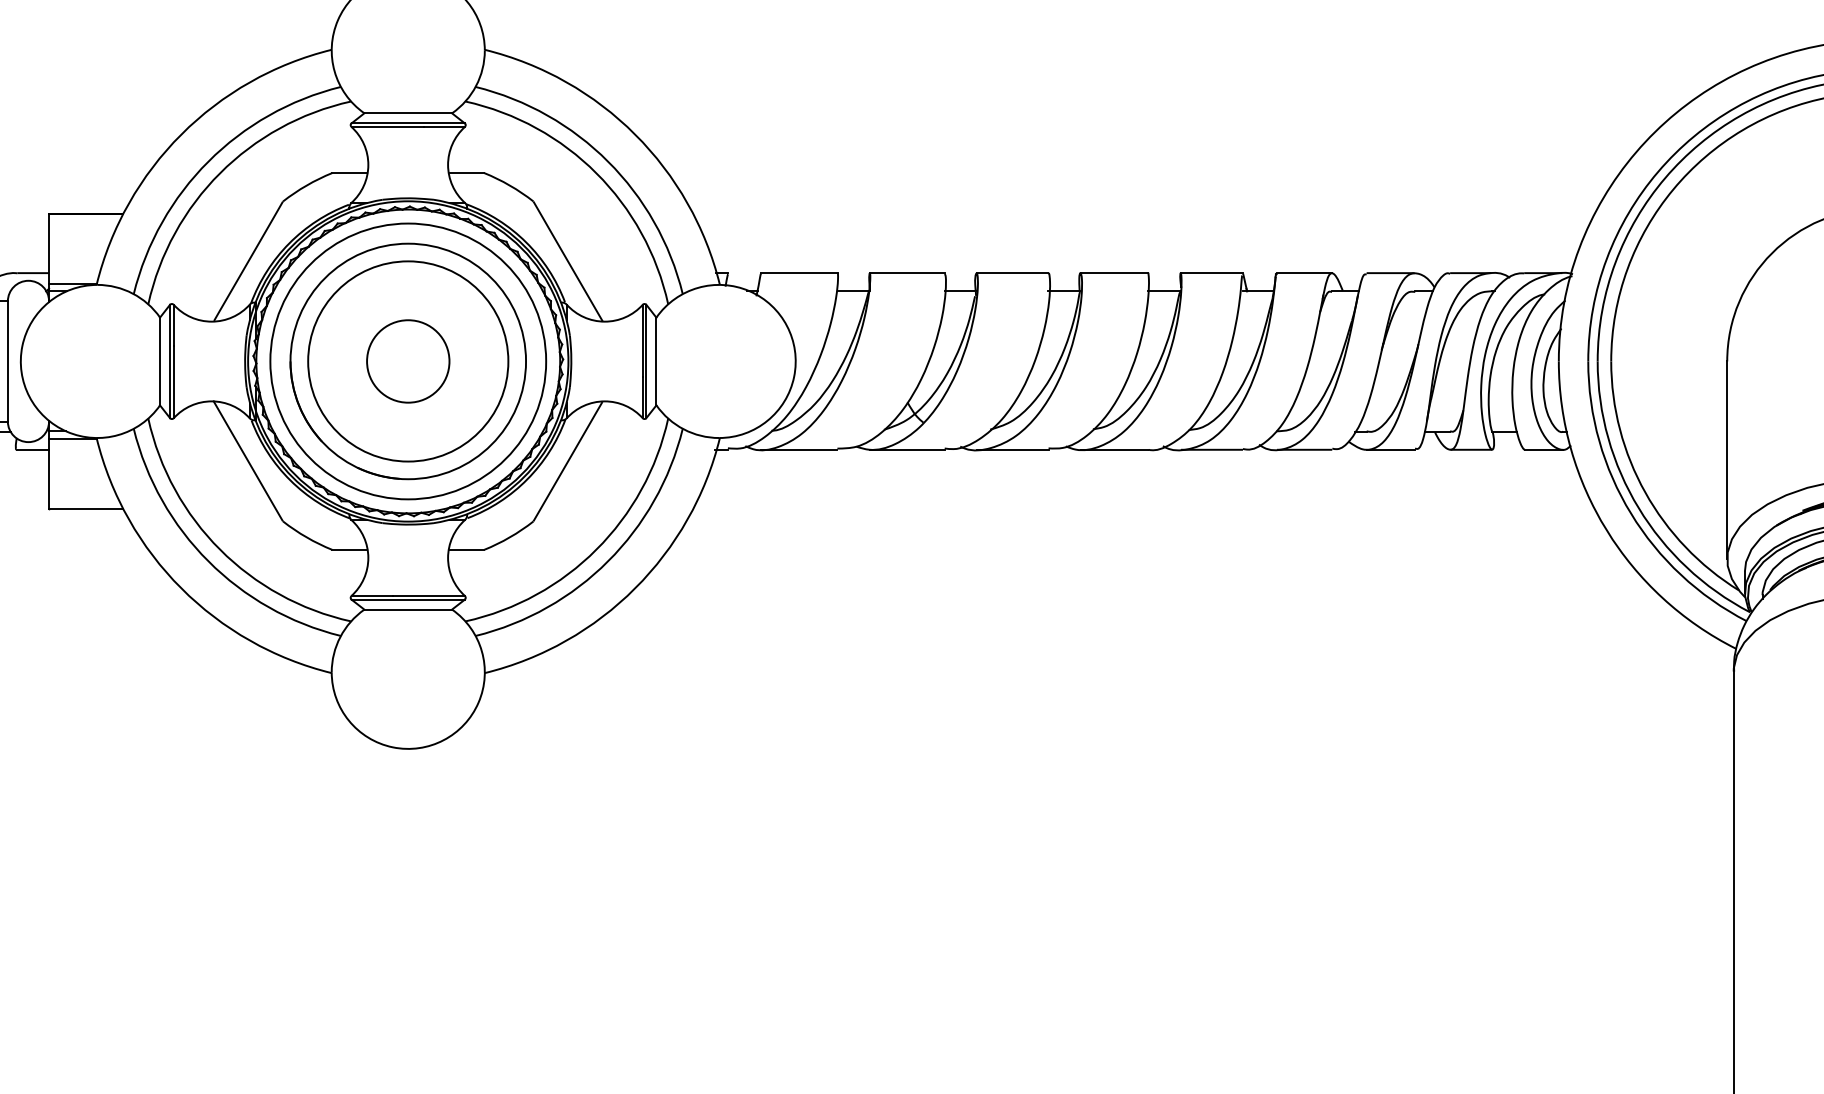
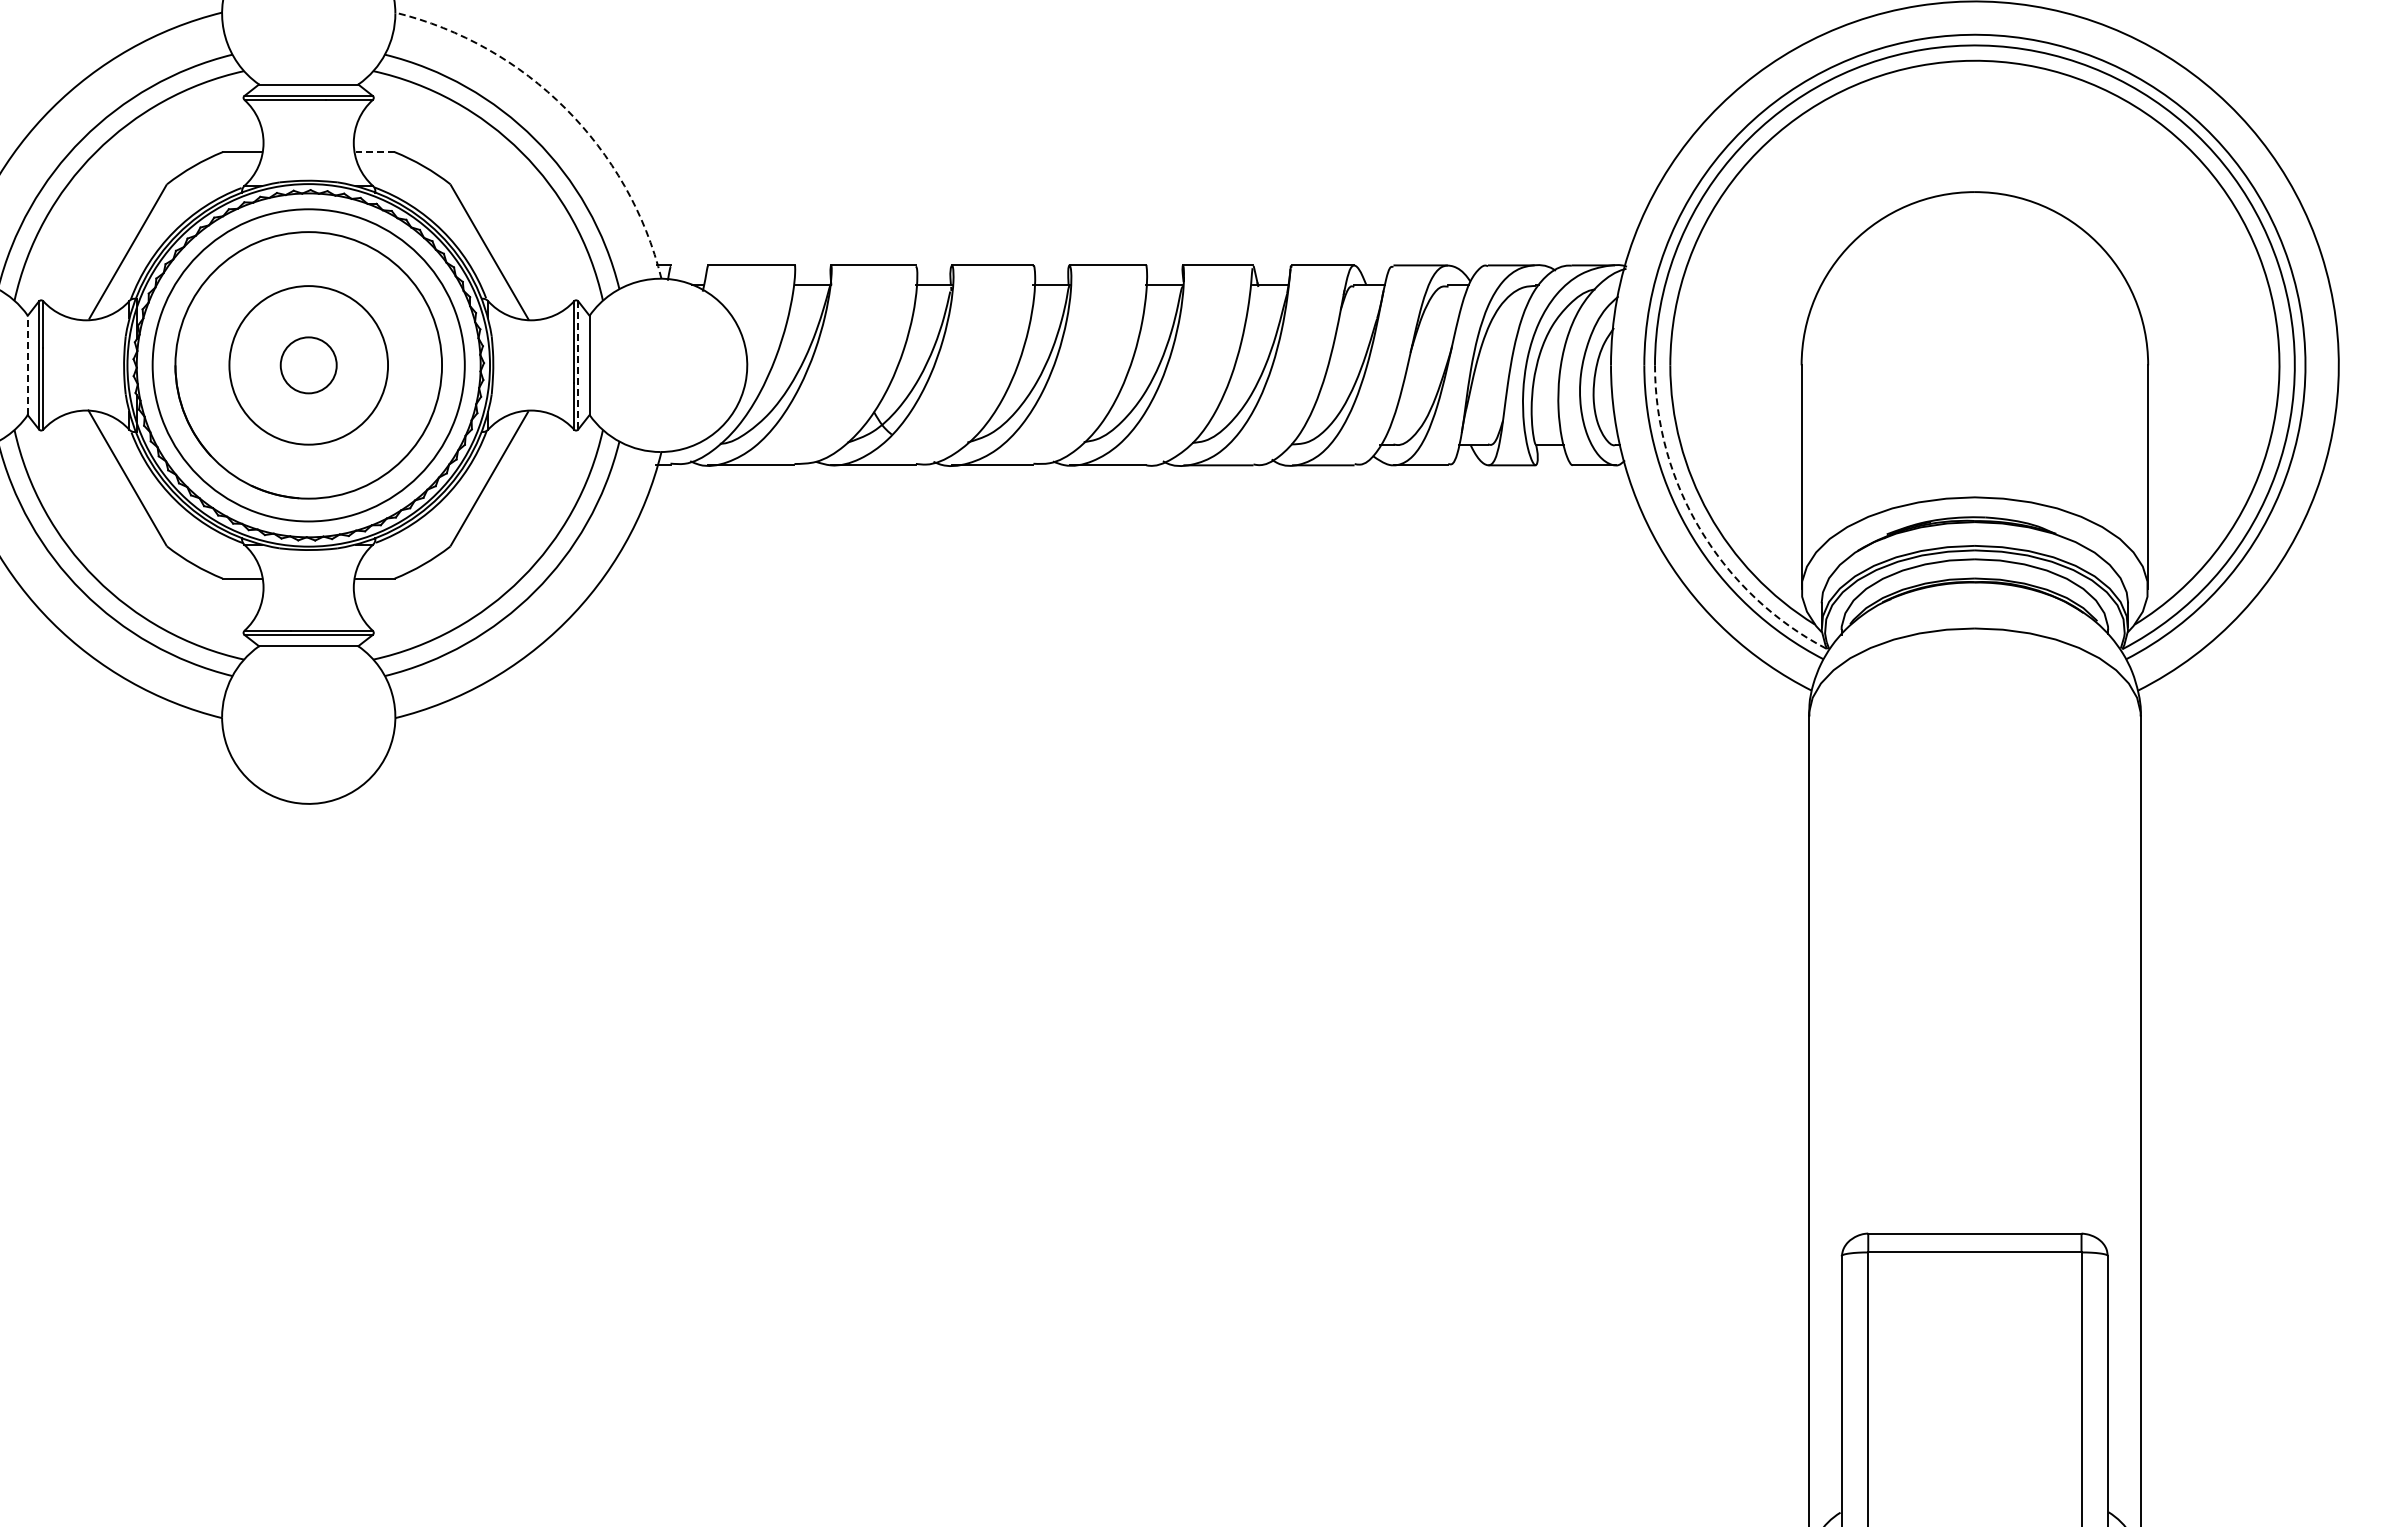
arc: (635, 134) -> (565, 108), solid -> dashed
line: (466, 173) -> (374, 152), solid -> dashed
line: (159, 361) -> (27, 365), solid -> dashed
circle: (408, 361) -> (308, 365), size x0.6
circle: (408, 361) -> (308, 365), size x0.7
line: (646, 361) -> (578, 365), solid -> dashed
arc: (1638, 508) -> (1701, 531), solid -> dashed

